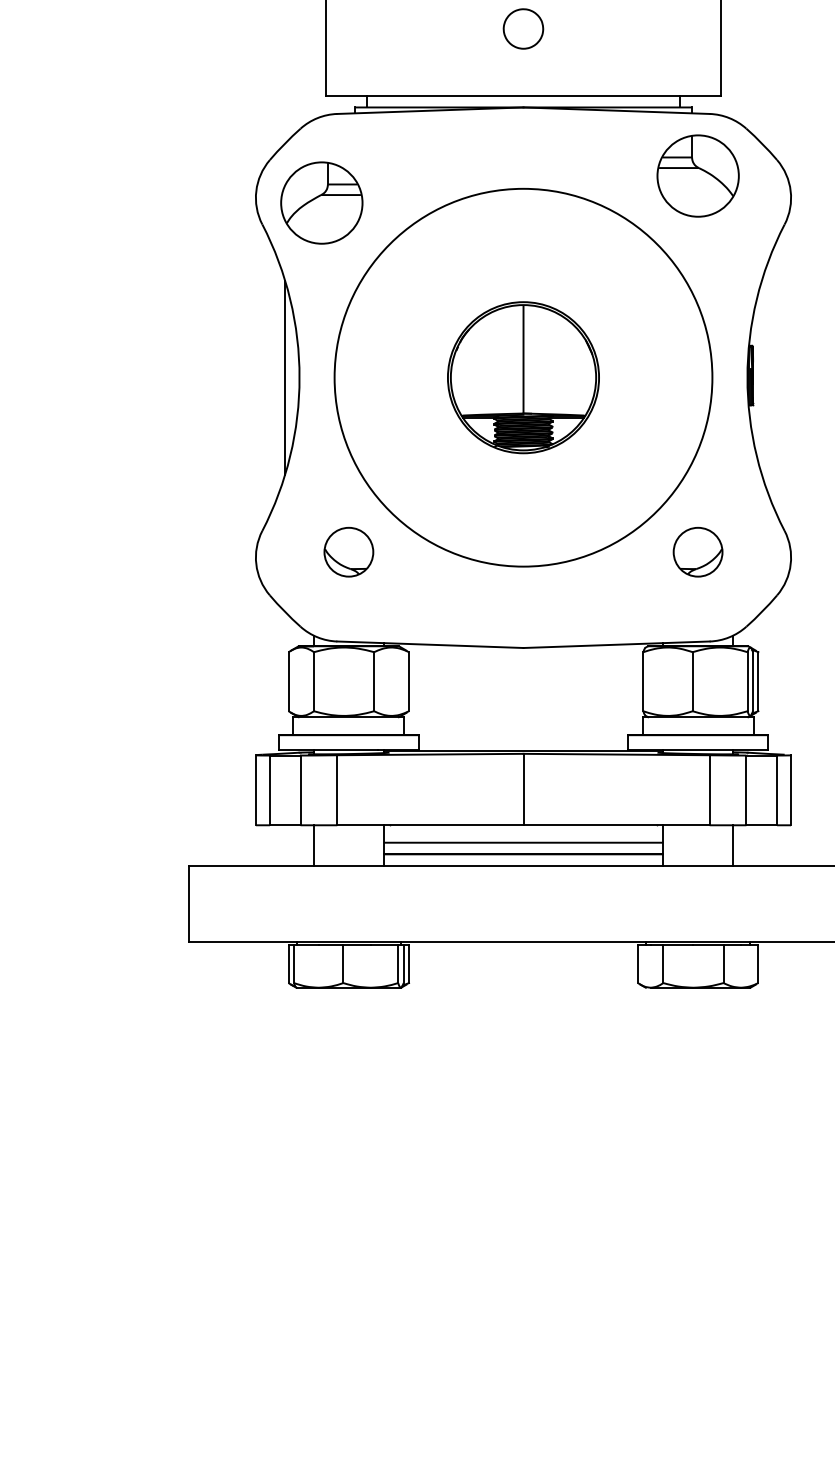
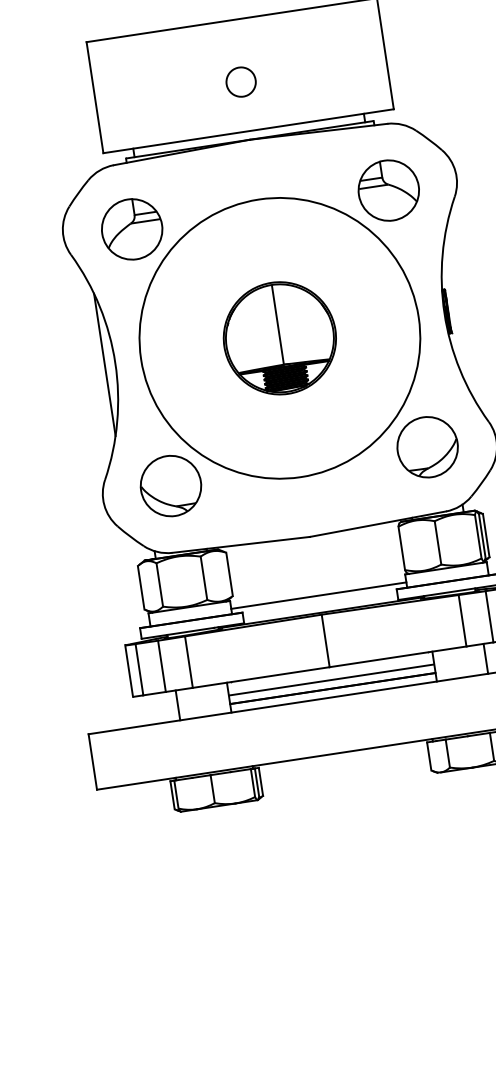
part: (697, 175) -> (388, 190), moved
part: (321, 202) -> (131, 229), moved
part: (348, 551) -> (170, 485), size x1.67
part: (697, 551) -> (427, 446), size x1.67
line: (523, 727) -> (318, 595), added

